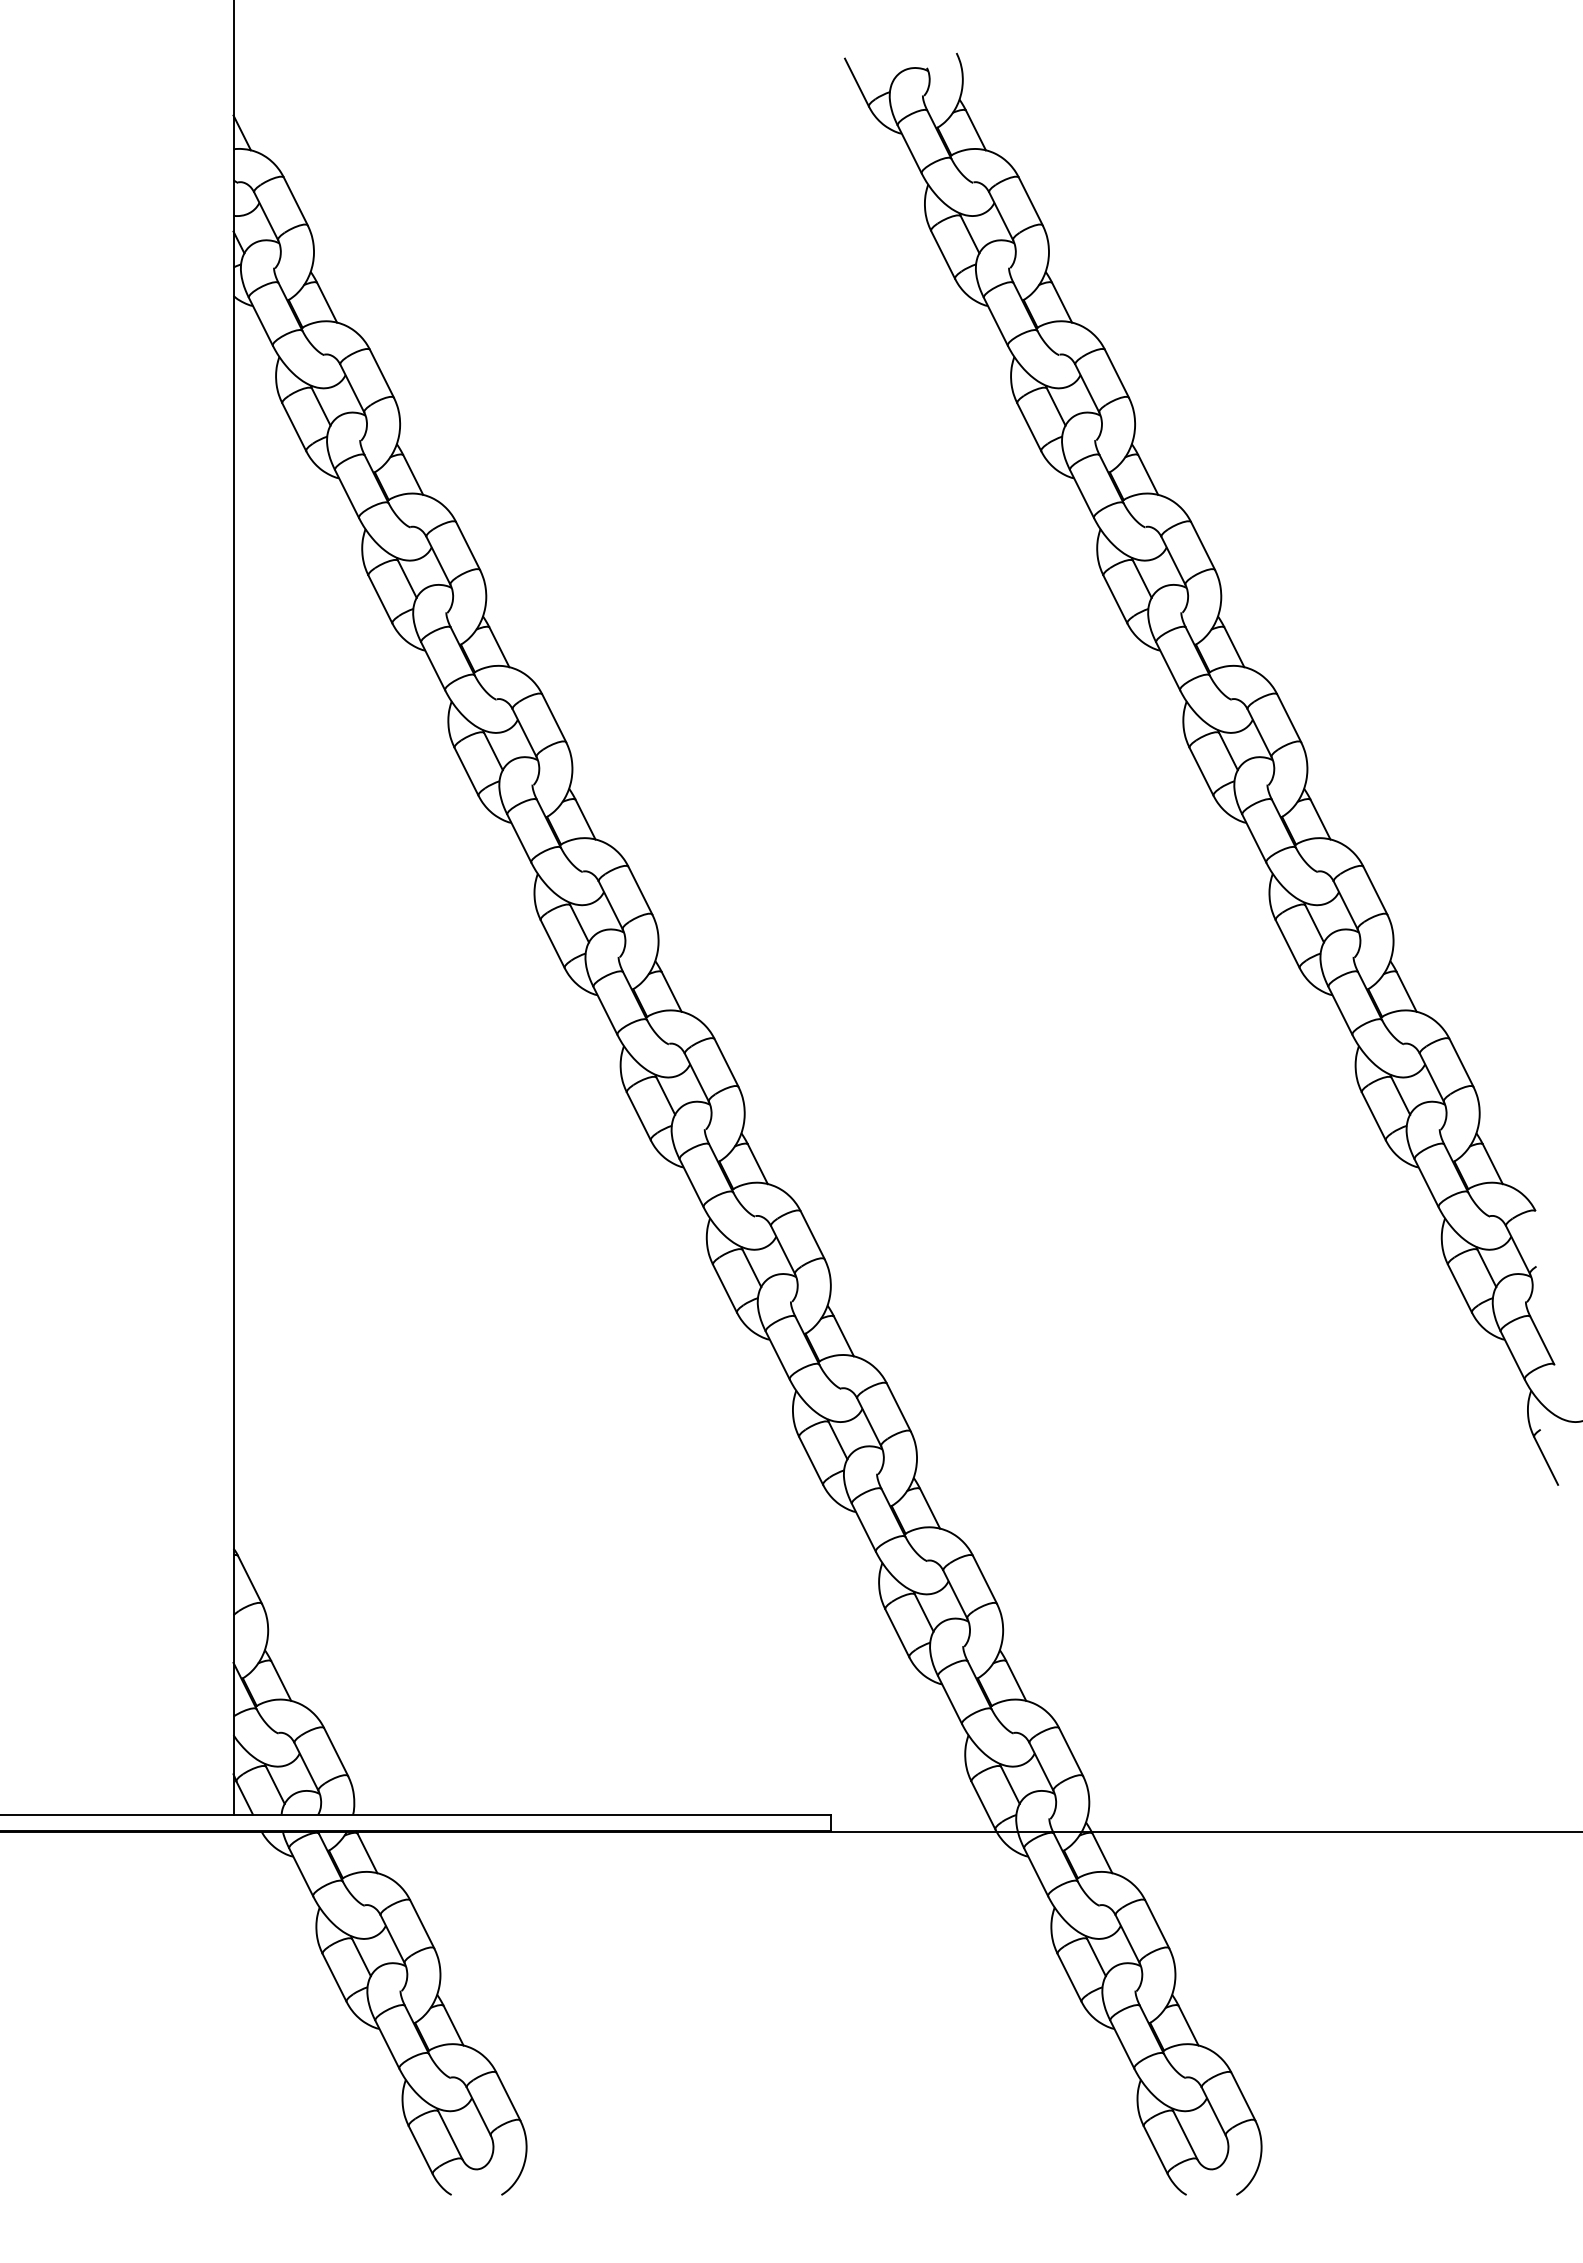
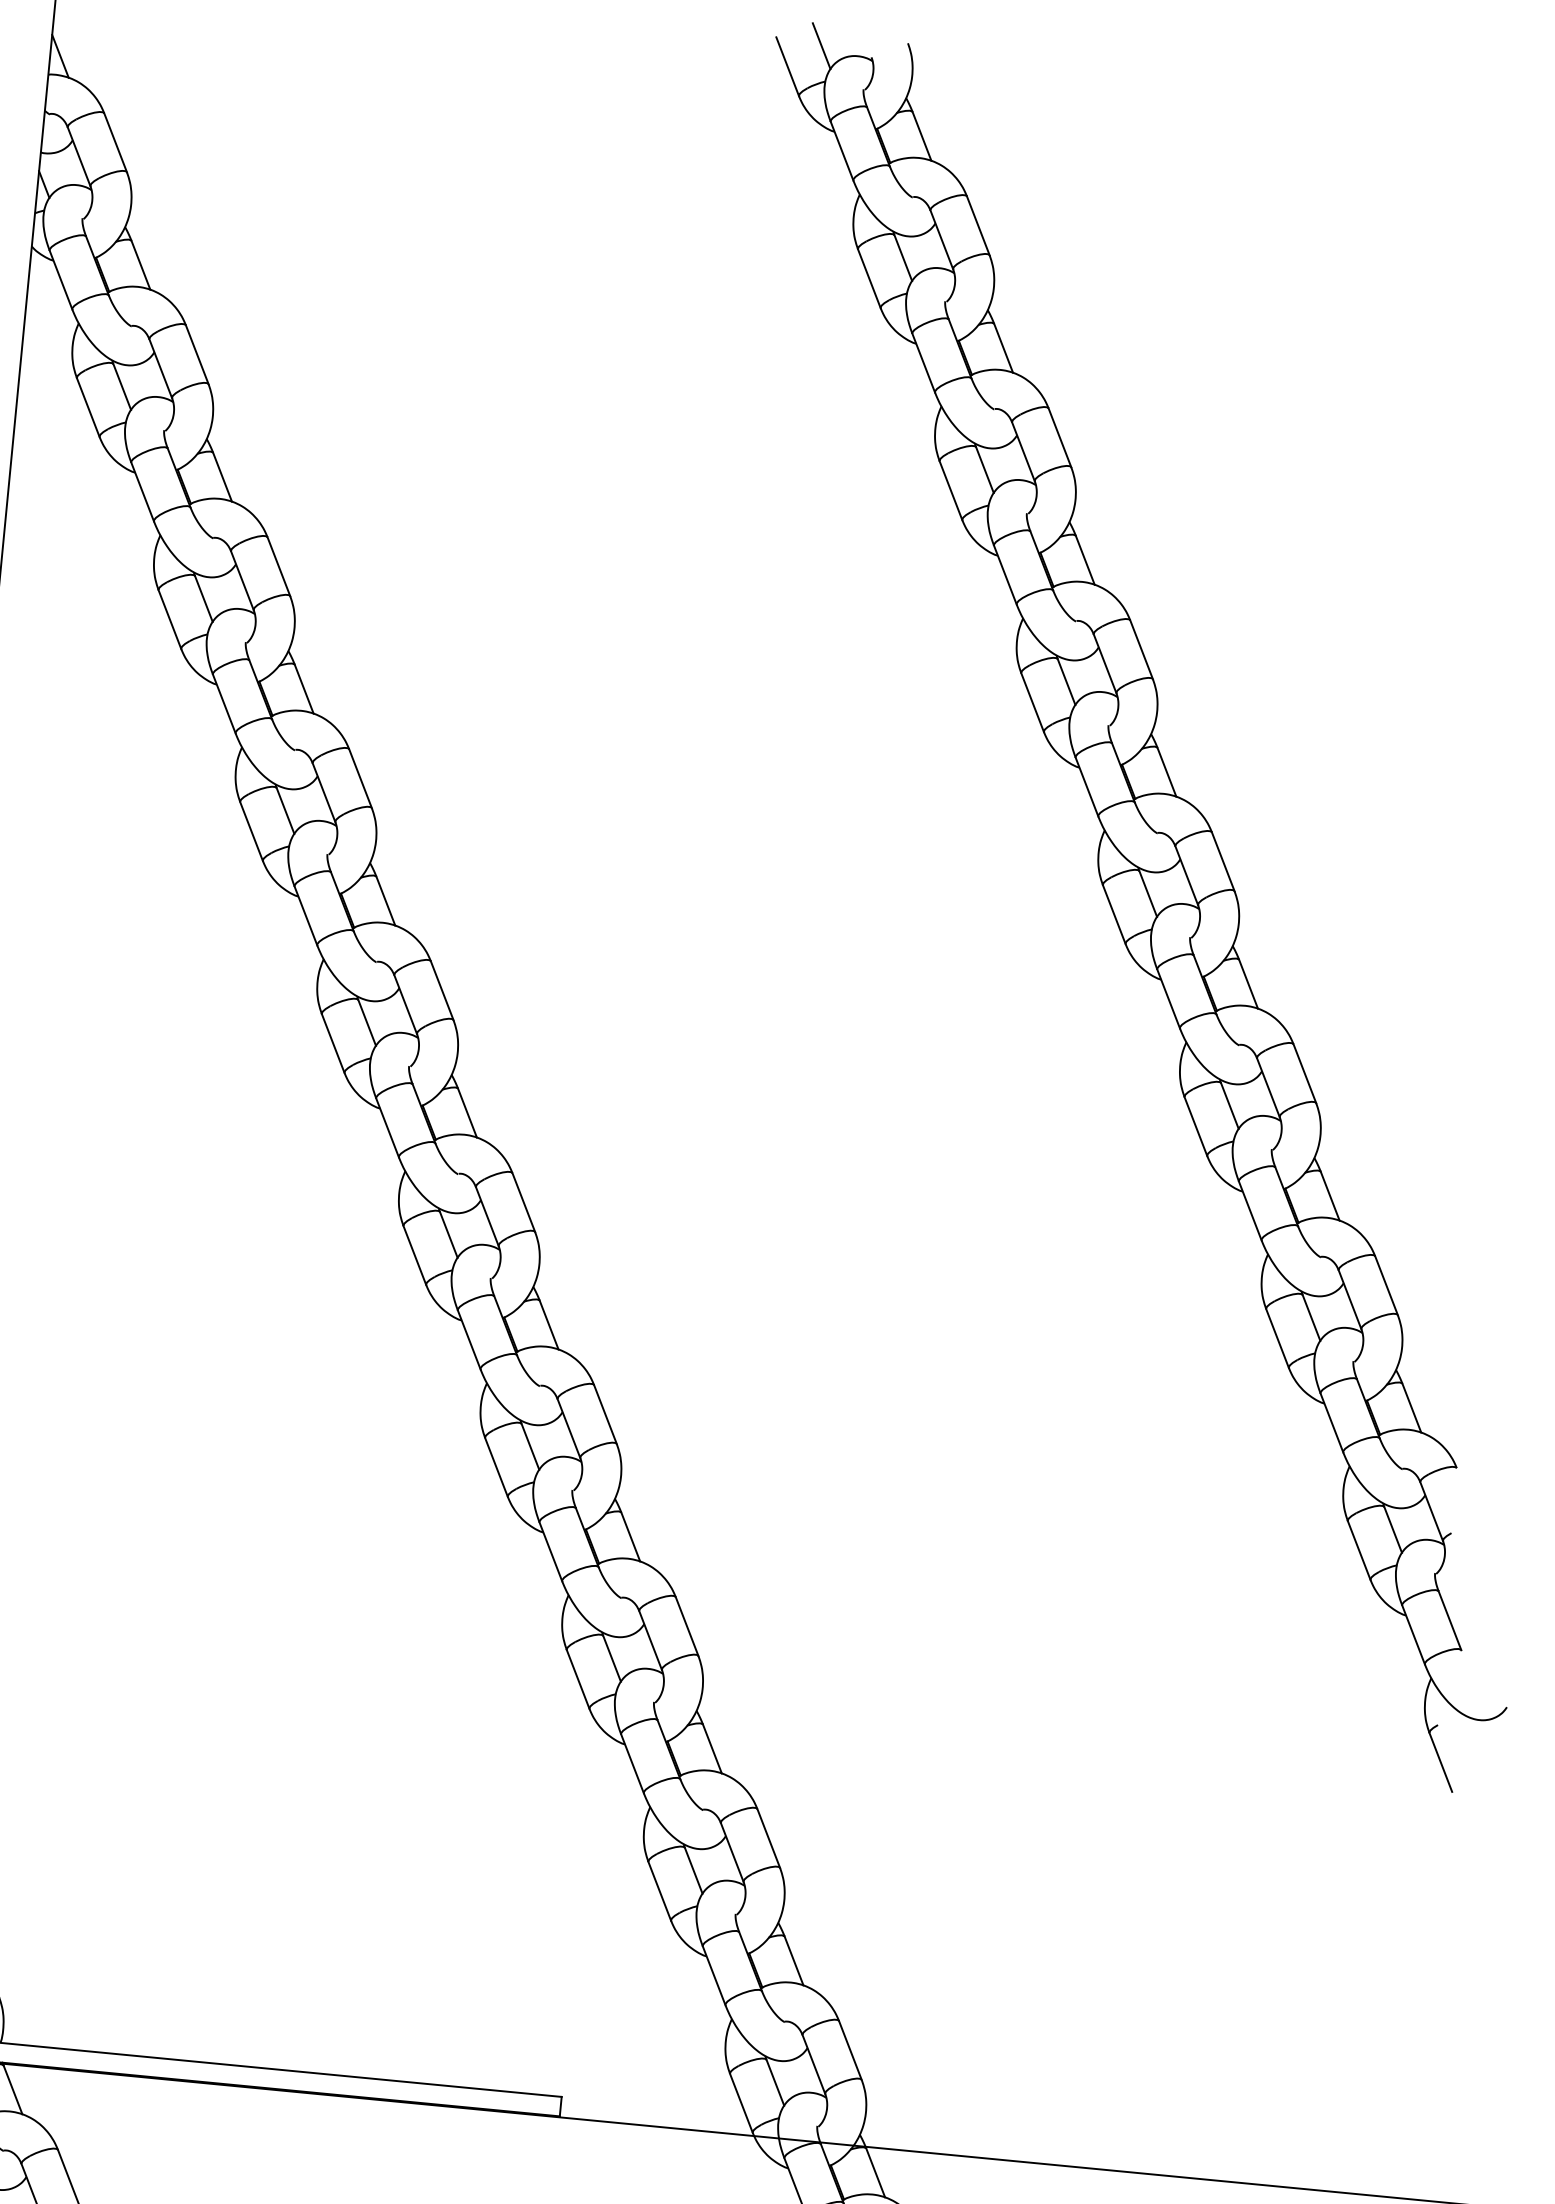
line: (883, 62) -> (821, 46), added

